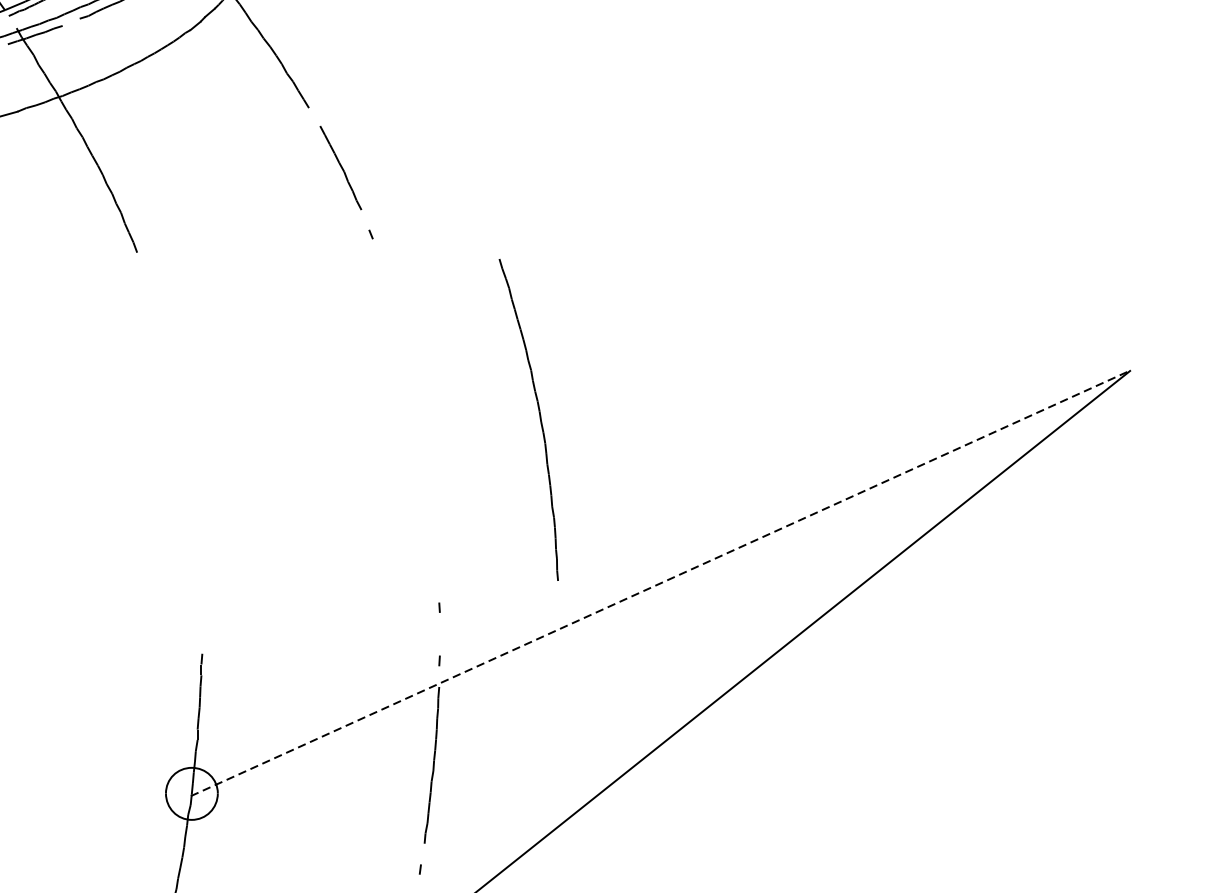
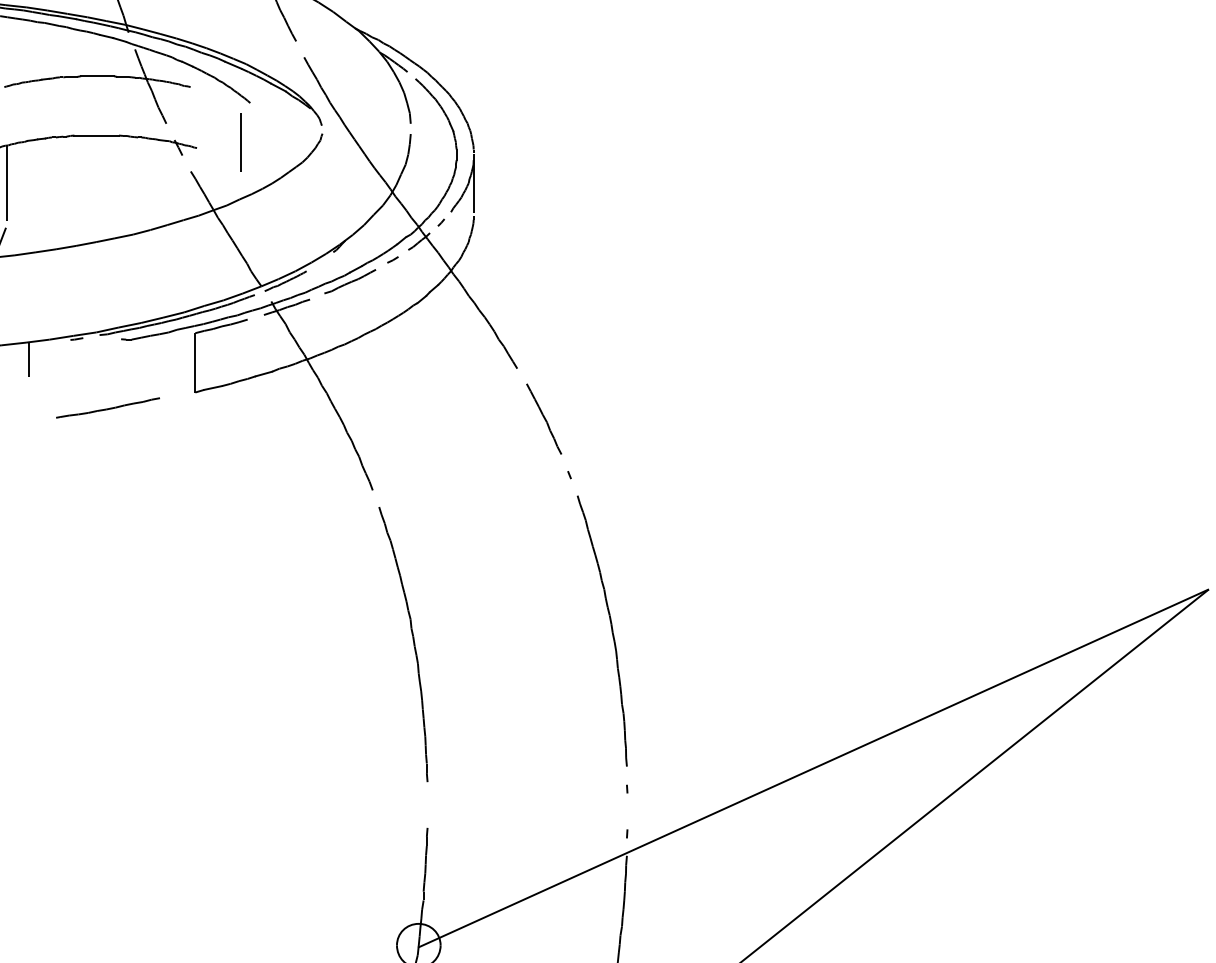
part: (538, 414) -> (610, 626), moved
part: (184, 431) -> (412, 640), added
line: (660, 583) -> (813, 768), dashed -> solid

